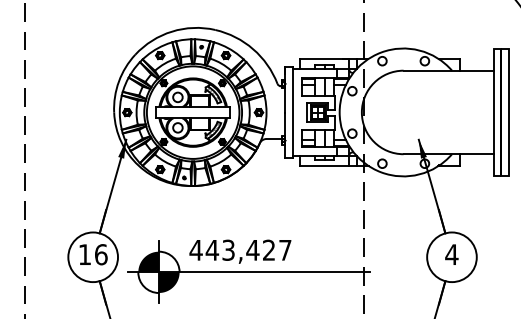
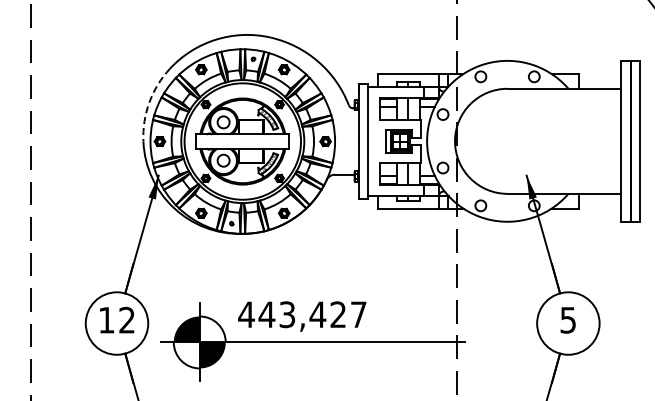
arc: (119, 81) -> (149, 102), solid -> dashed
text: (101, 254) -> (127, 319), 16 -> 12
text: (451, 254) -> (567, 320), 4 -> 5

